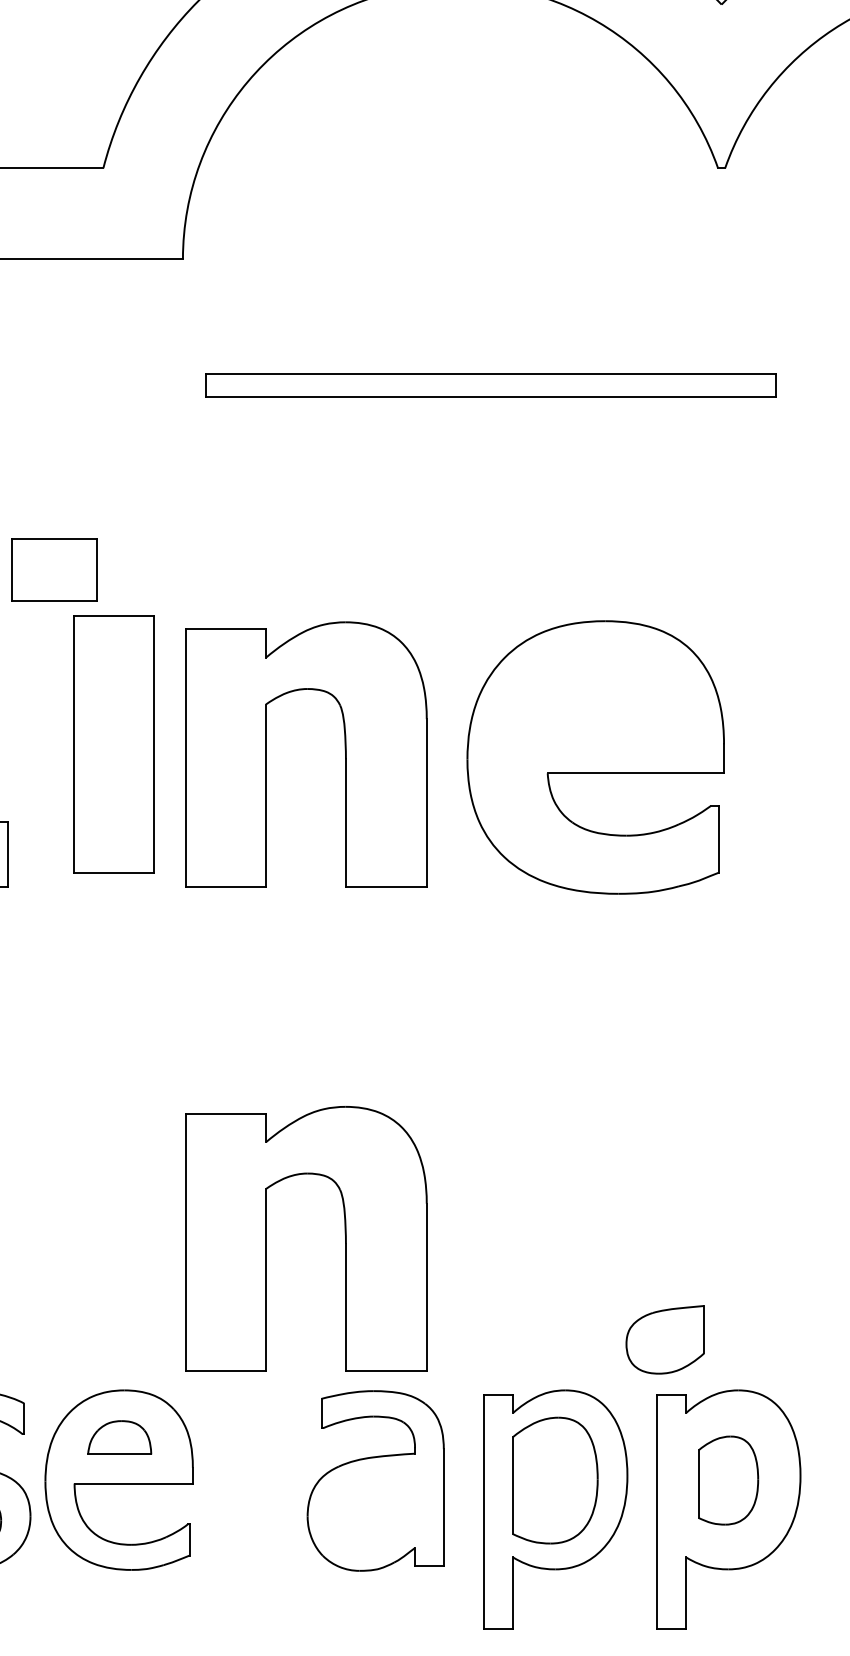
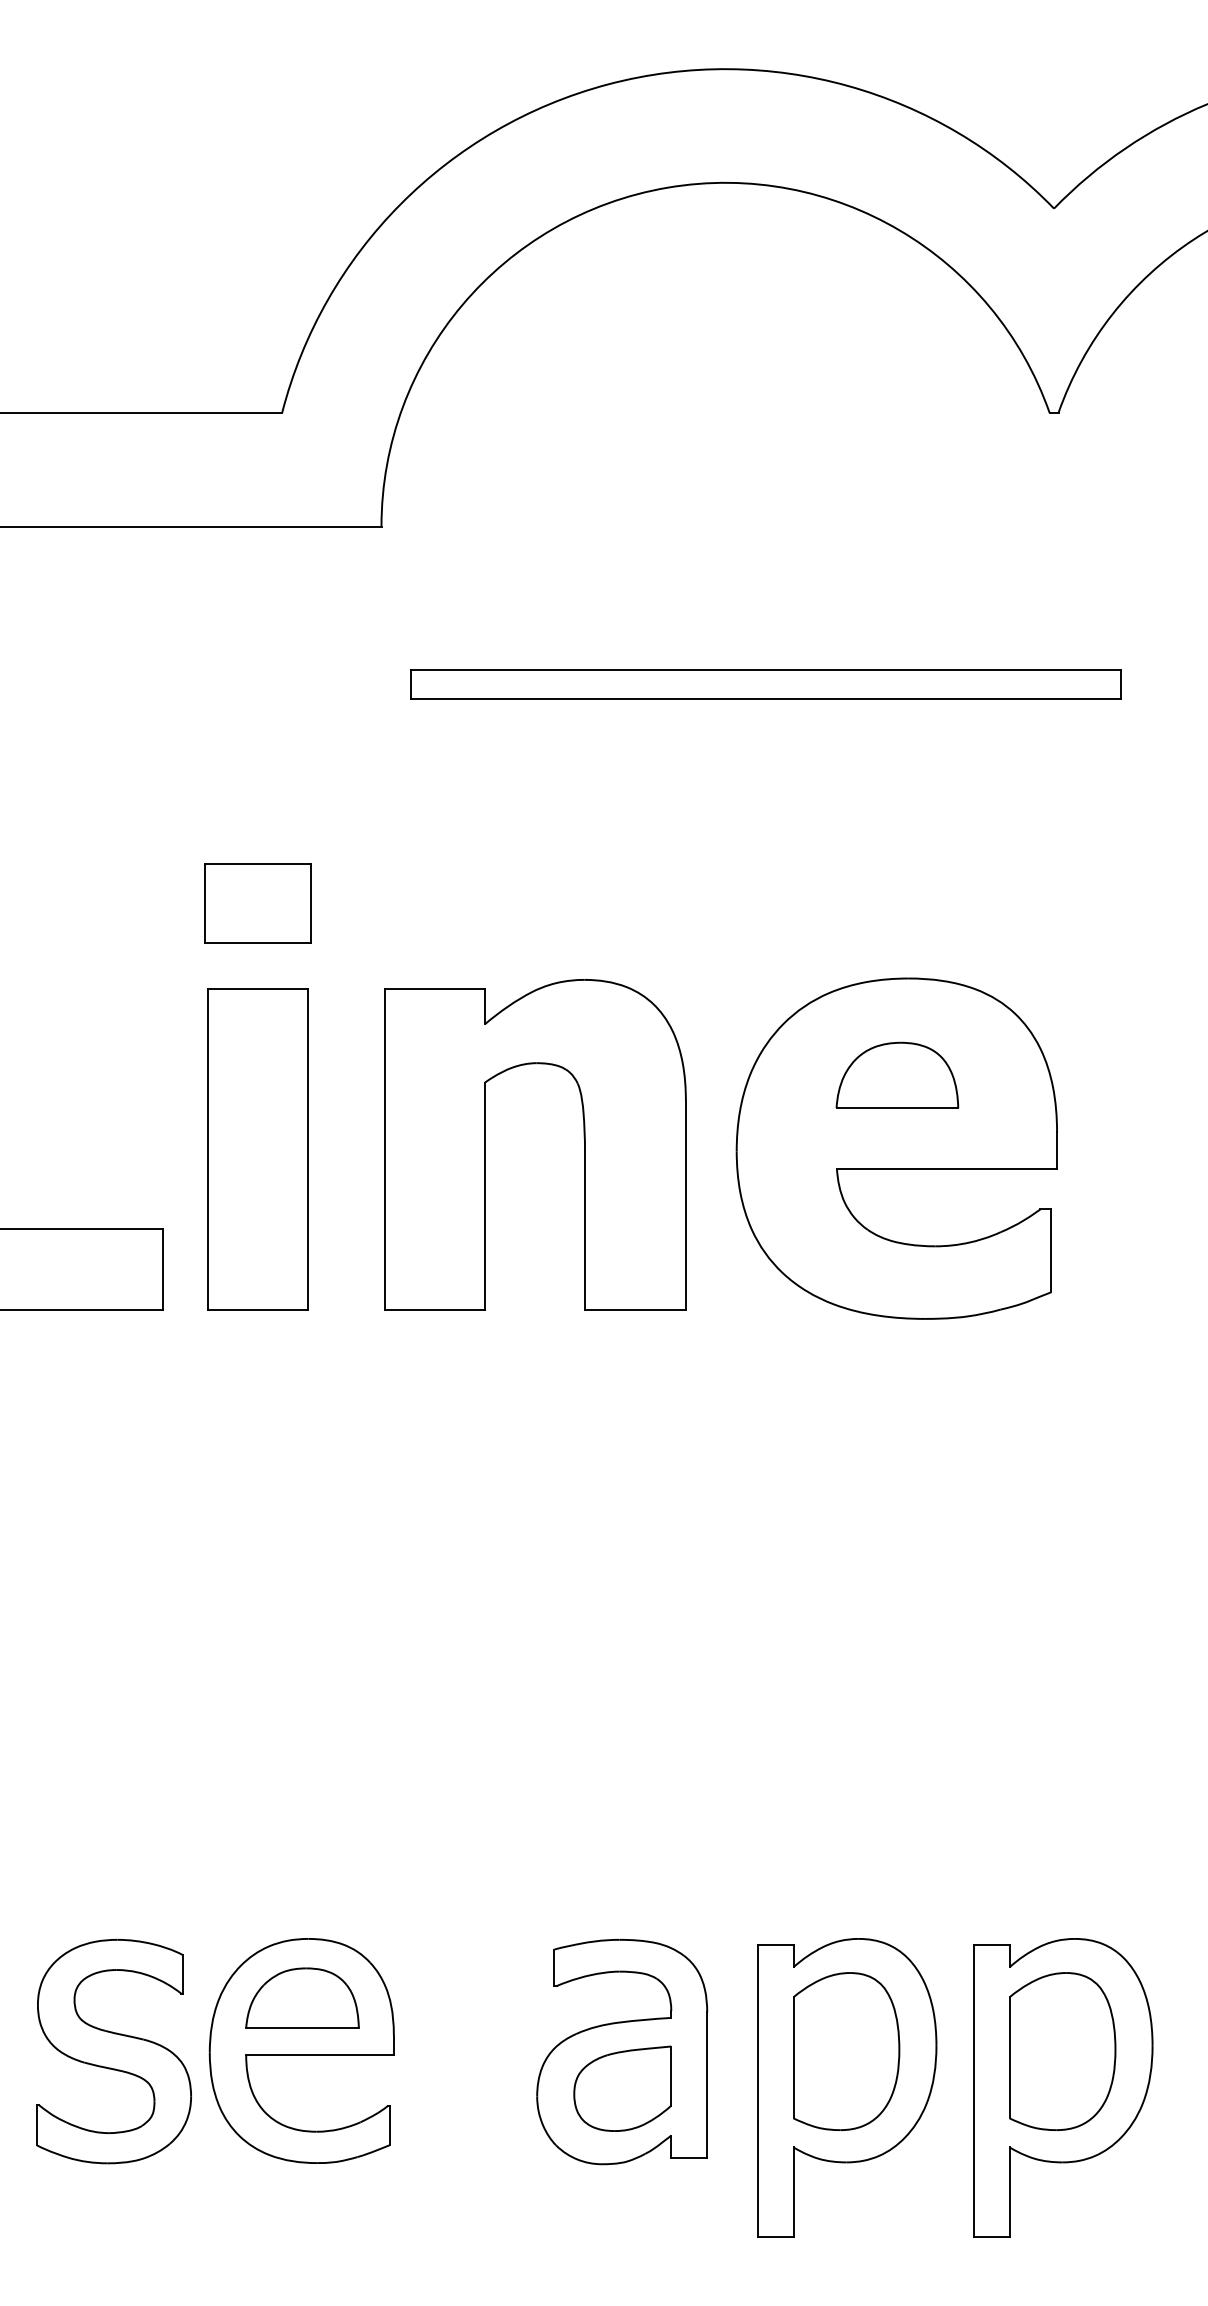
part: (54, 569) -> (257, 903), moved
part: (596, 698) -> (897, 1074), added
part: (113, 744) -> (257, 1149), moved
part: (344, 1233) -> (583, 1743), removed
part: (665, 1339) -> (622, 2088), moved
part: (119, 1437) -> (302, 1997), size x1.43
part: (728, 1480) -> (1062, 2051), size x1.43

